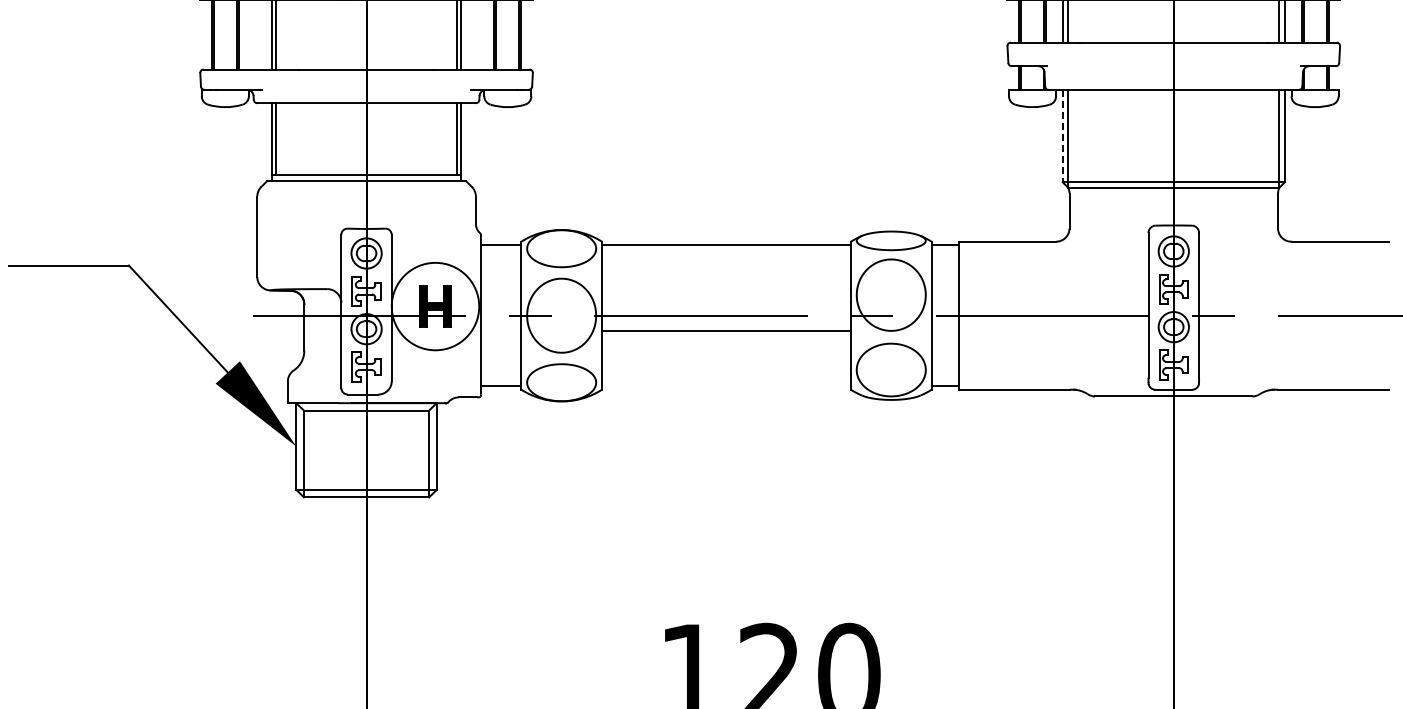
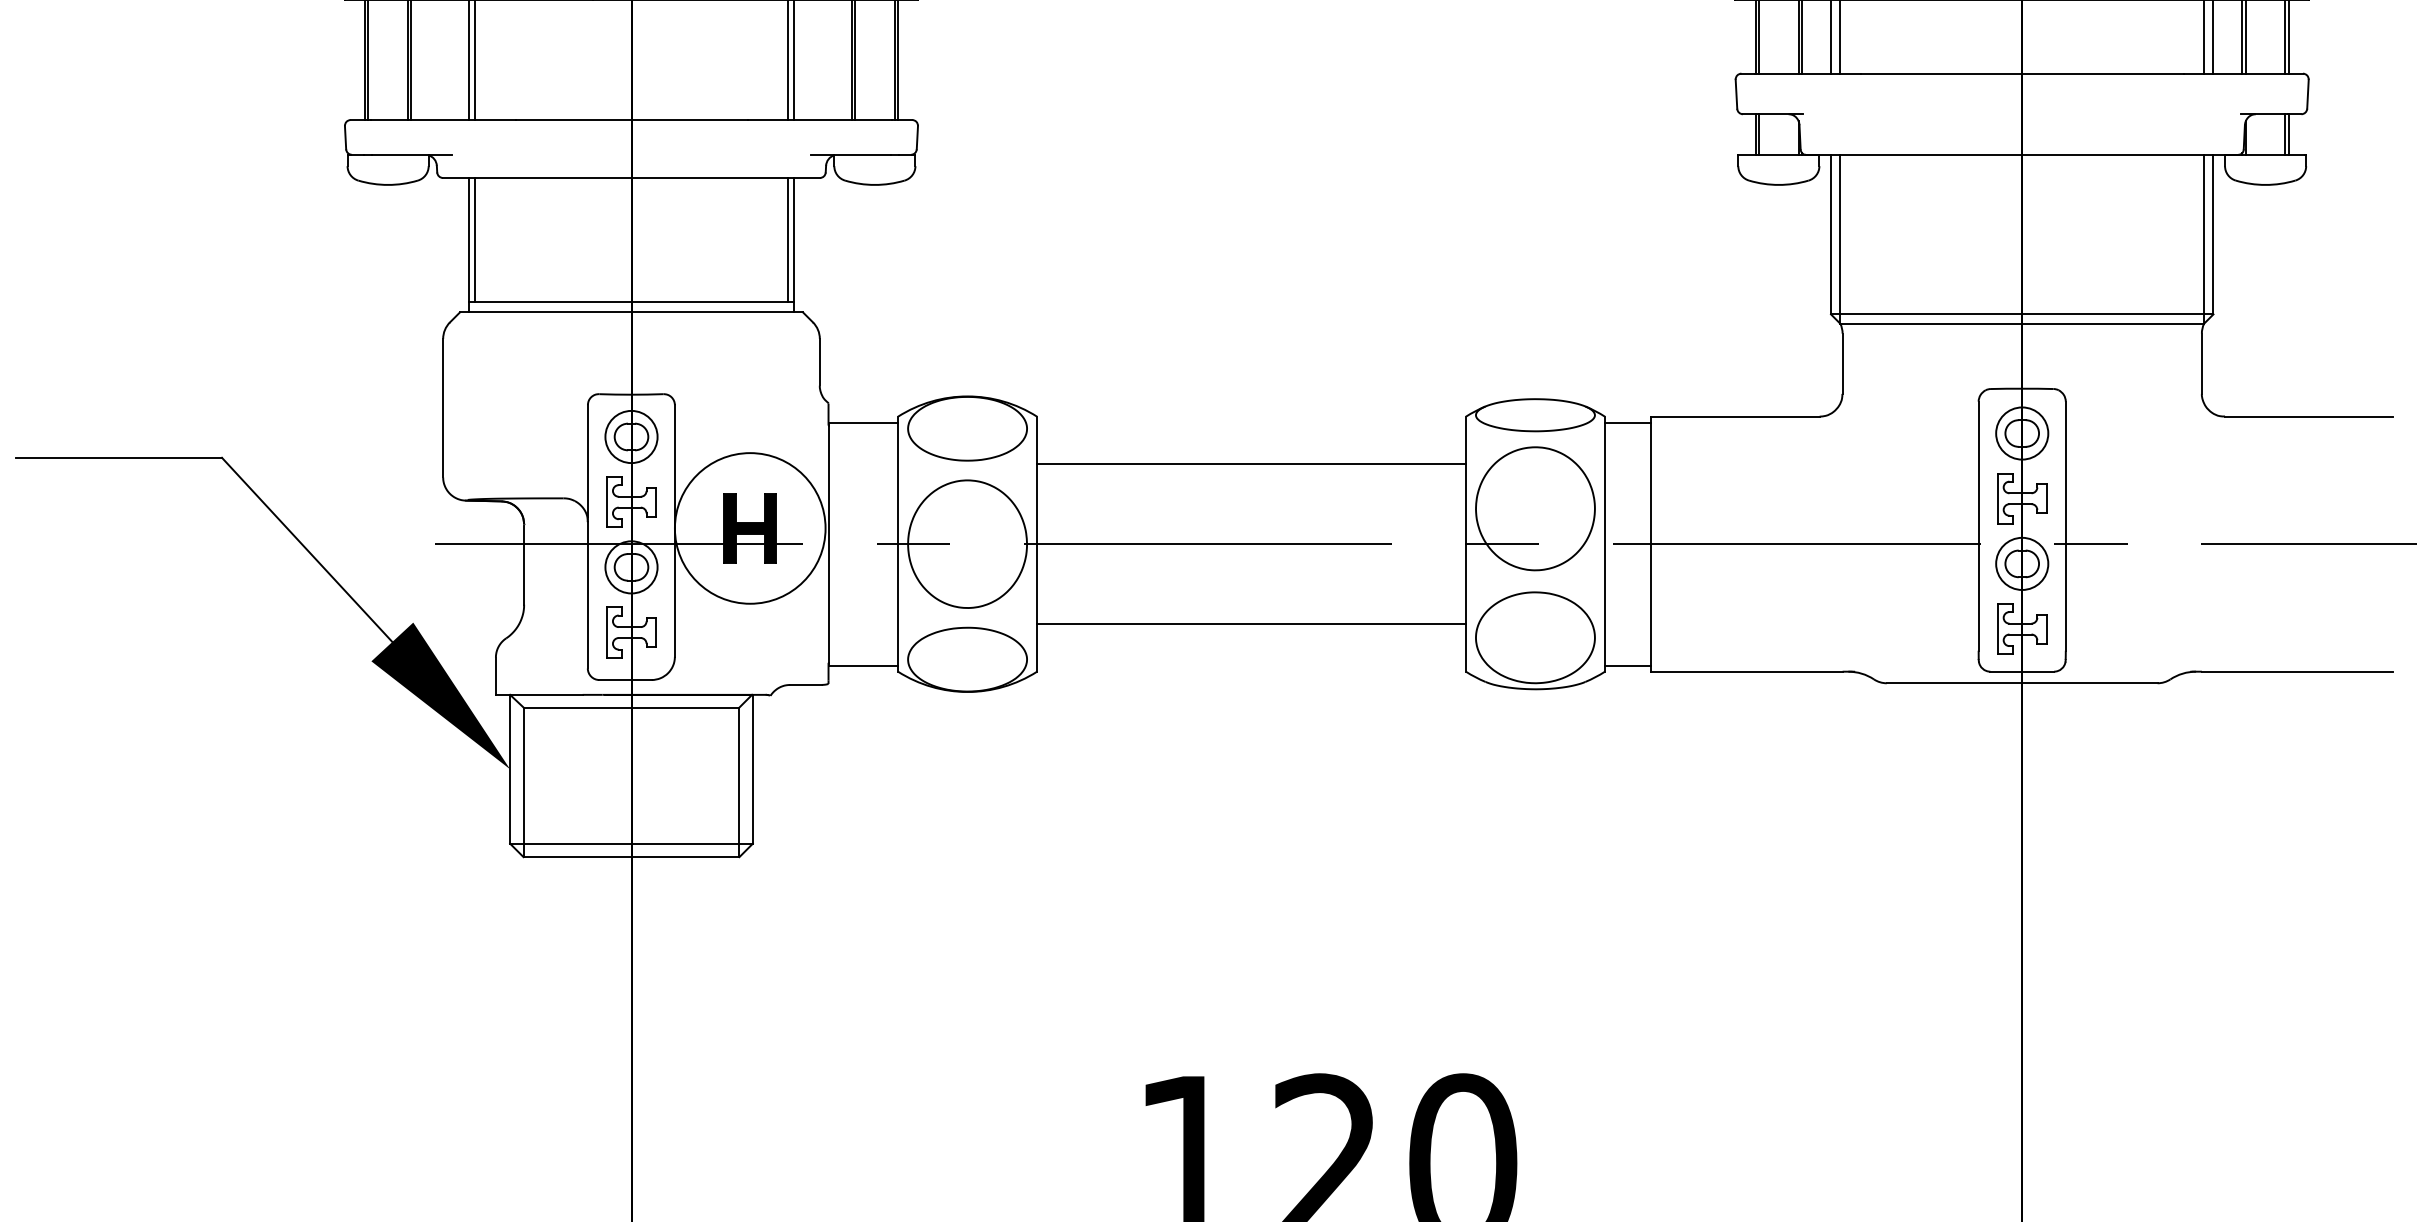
line: (1062, 136) -> (1830, 235), dashed -> solid
line: (726, 245) -> (1251, 464), moved
line: (726, 331) -> (1251, 624), moved

